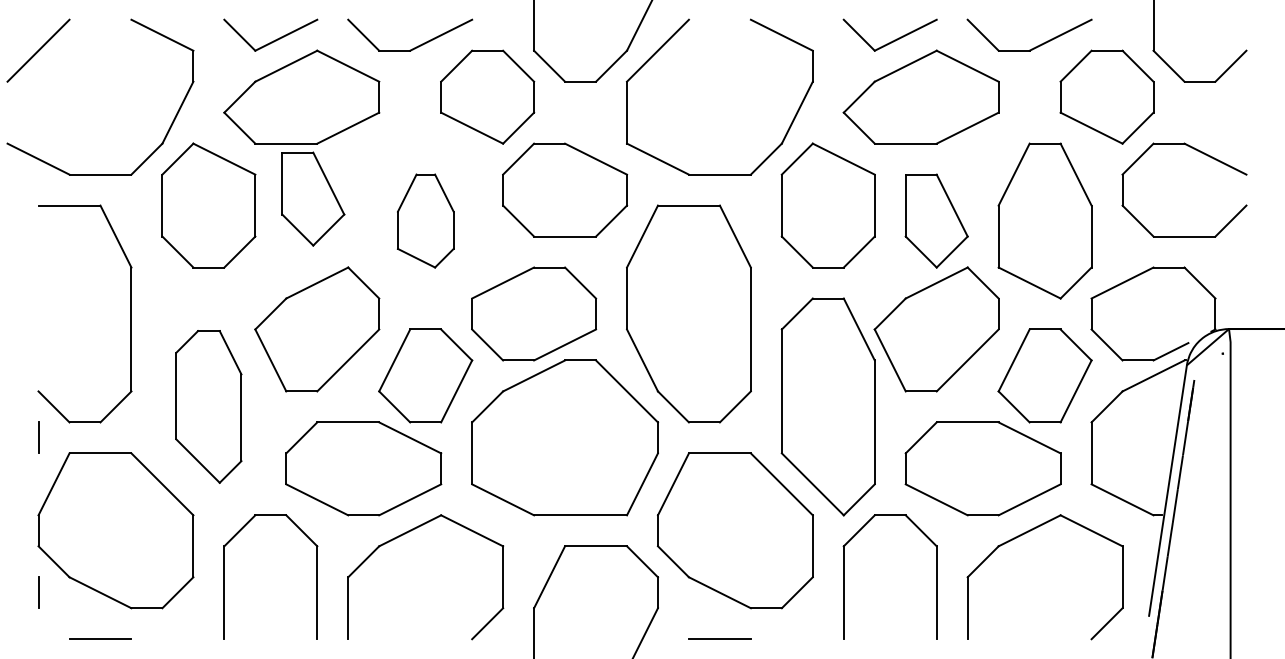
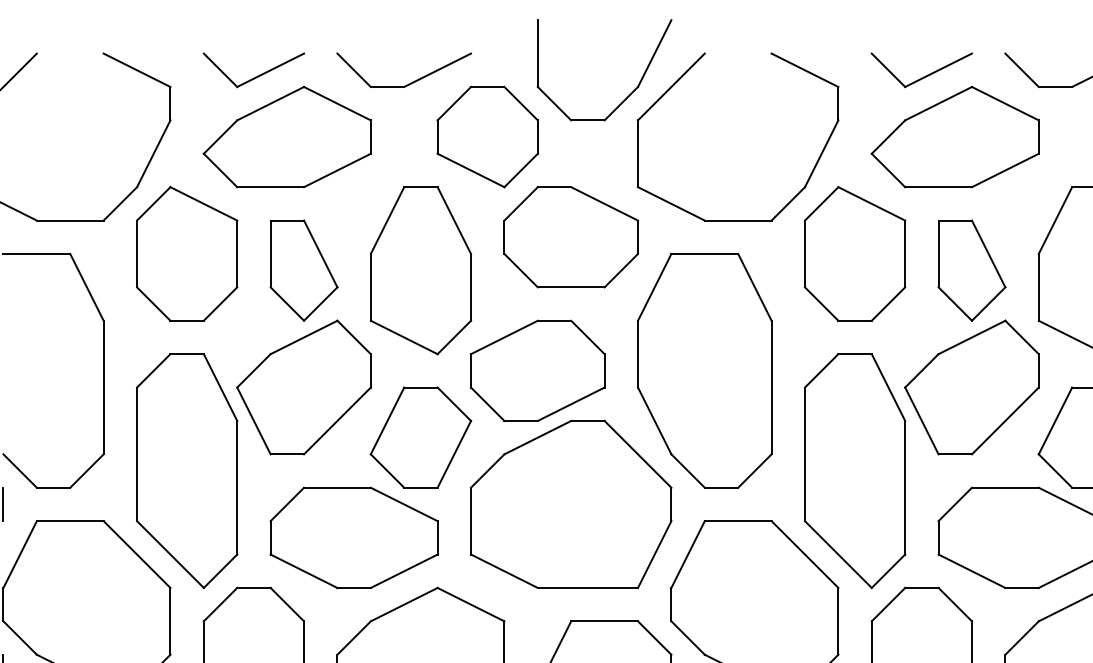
part: (313, 198) -> (304, 270), moved
part: (425, 220) -> (420, 270), size x1.67
part: (208, 406) -> (186, 470), size x1.43

